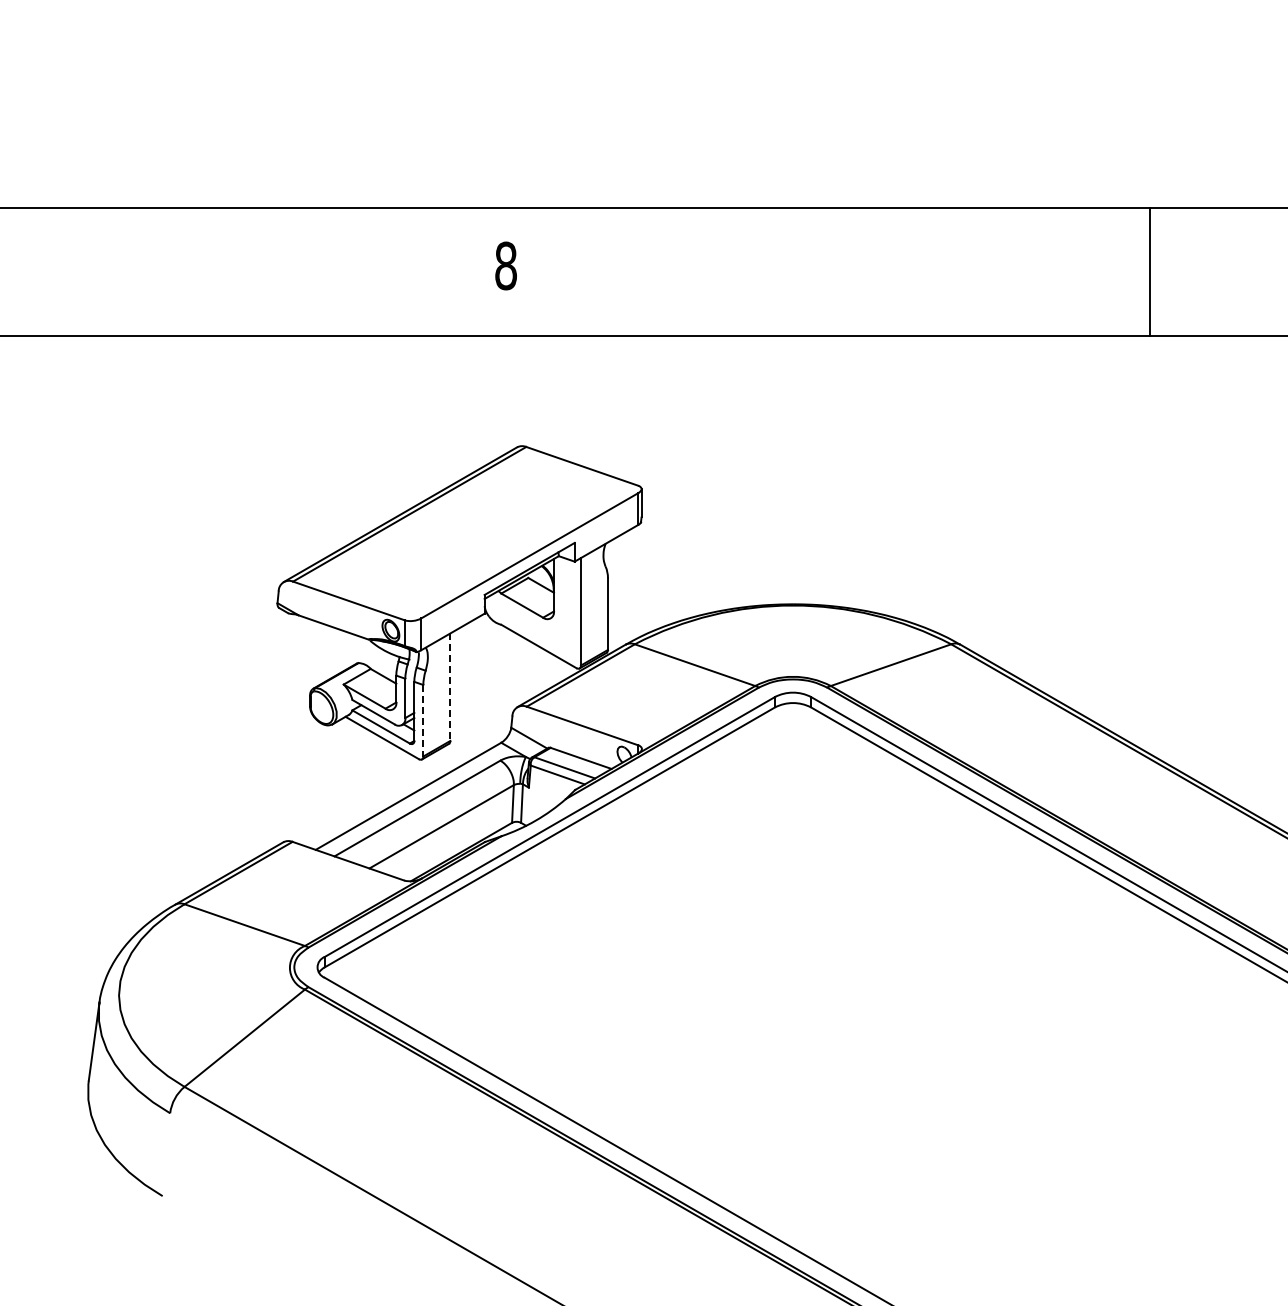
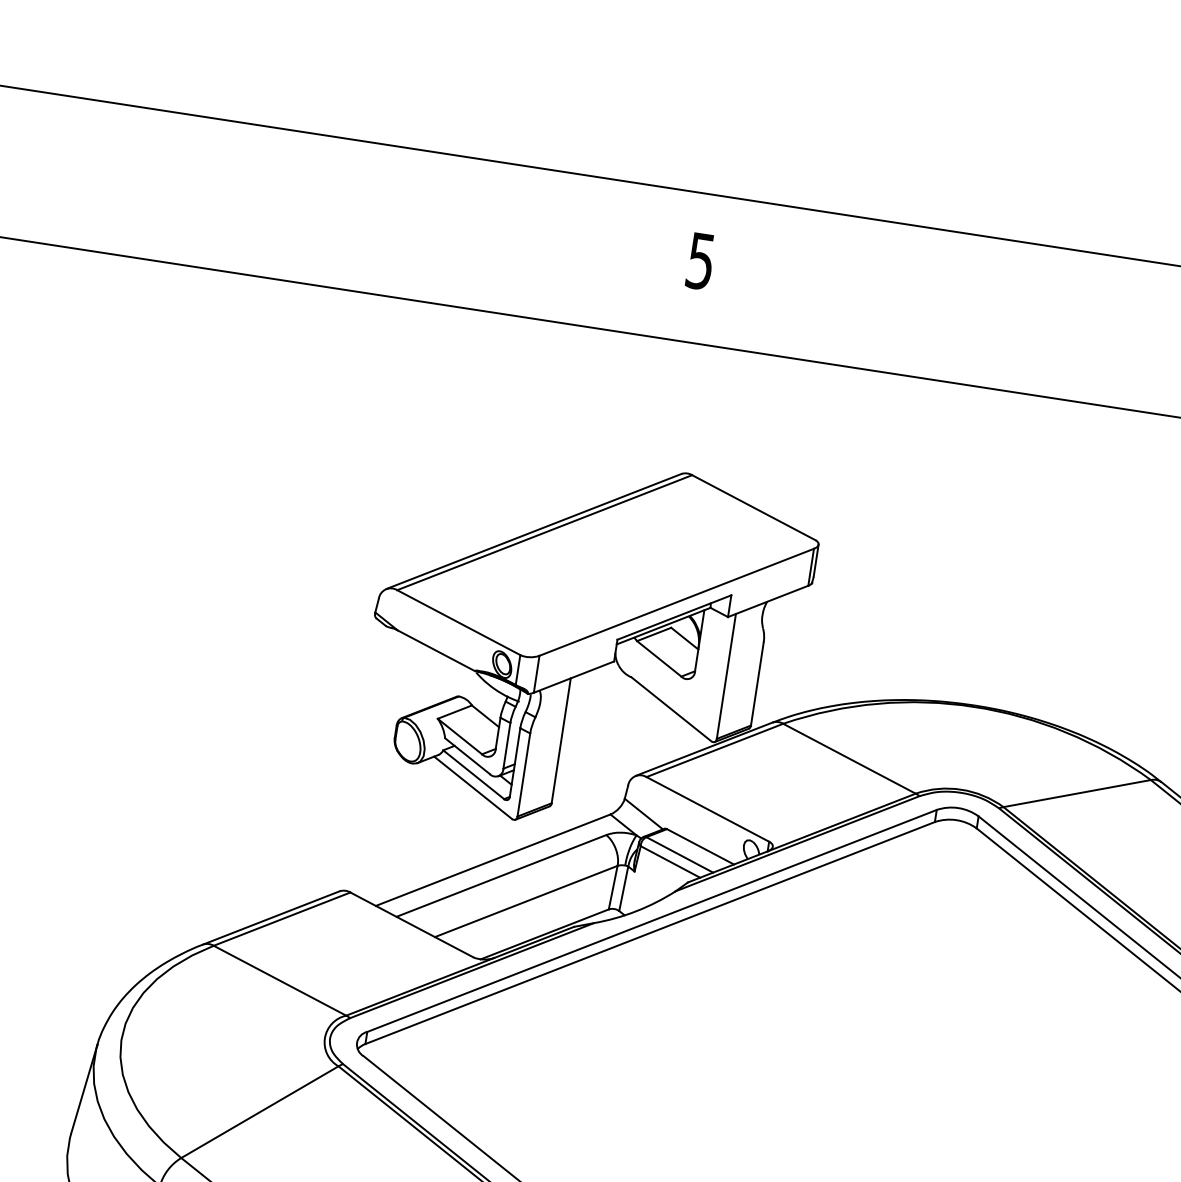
text: (505, 265) -> (700, 260), 8 -> 5
line: (450, 687) -> (561, 741), dashed -> solid
line: (423, 720) -> (524, 774), dashed -> solid

